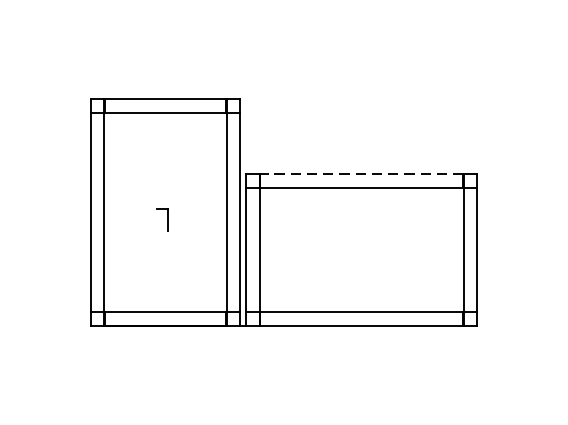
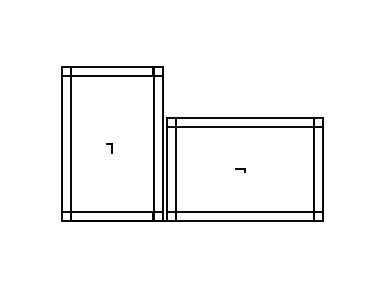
line: (362, 174) -> (245, 118), dashed -> solid
part: (161, 219) -> (109, 148), size x0.62
part: (354, 251) -> (240, 170), added

